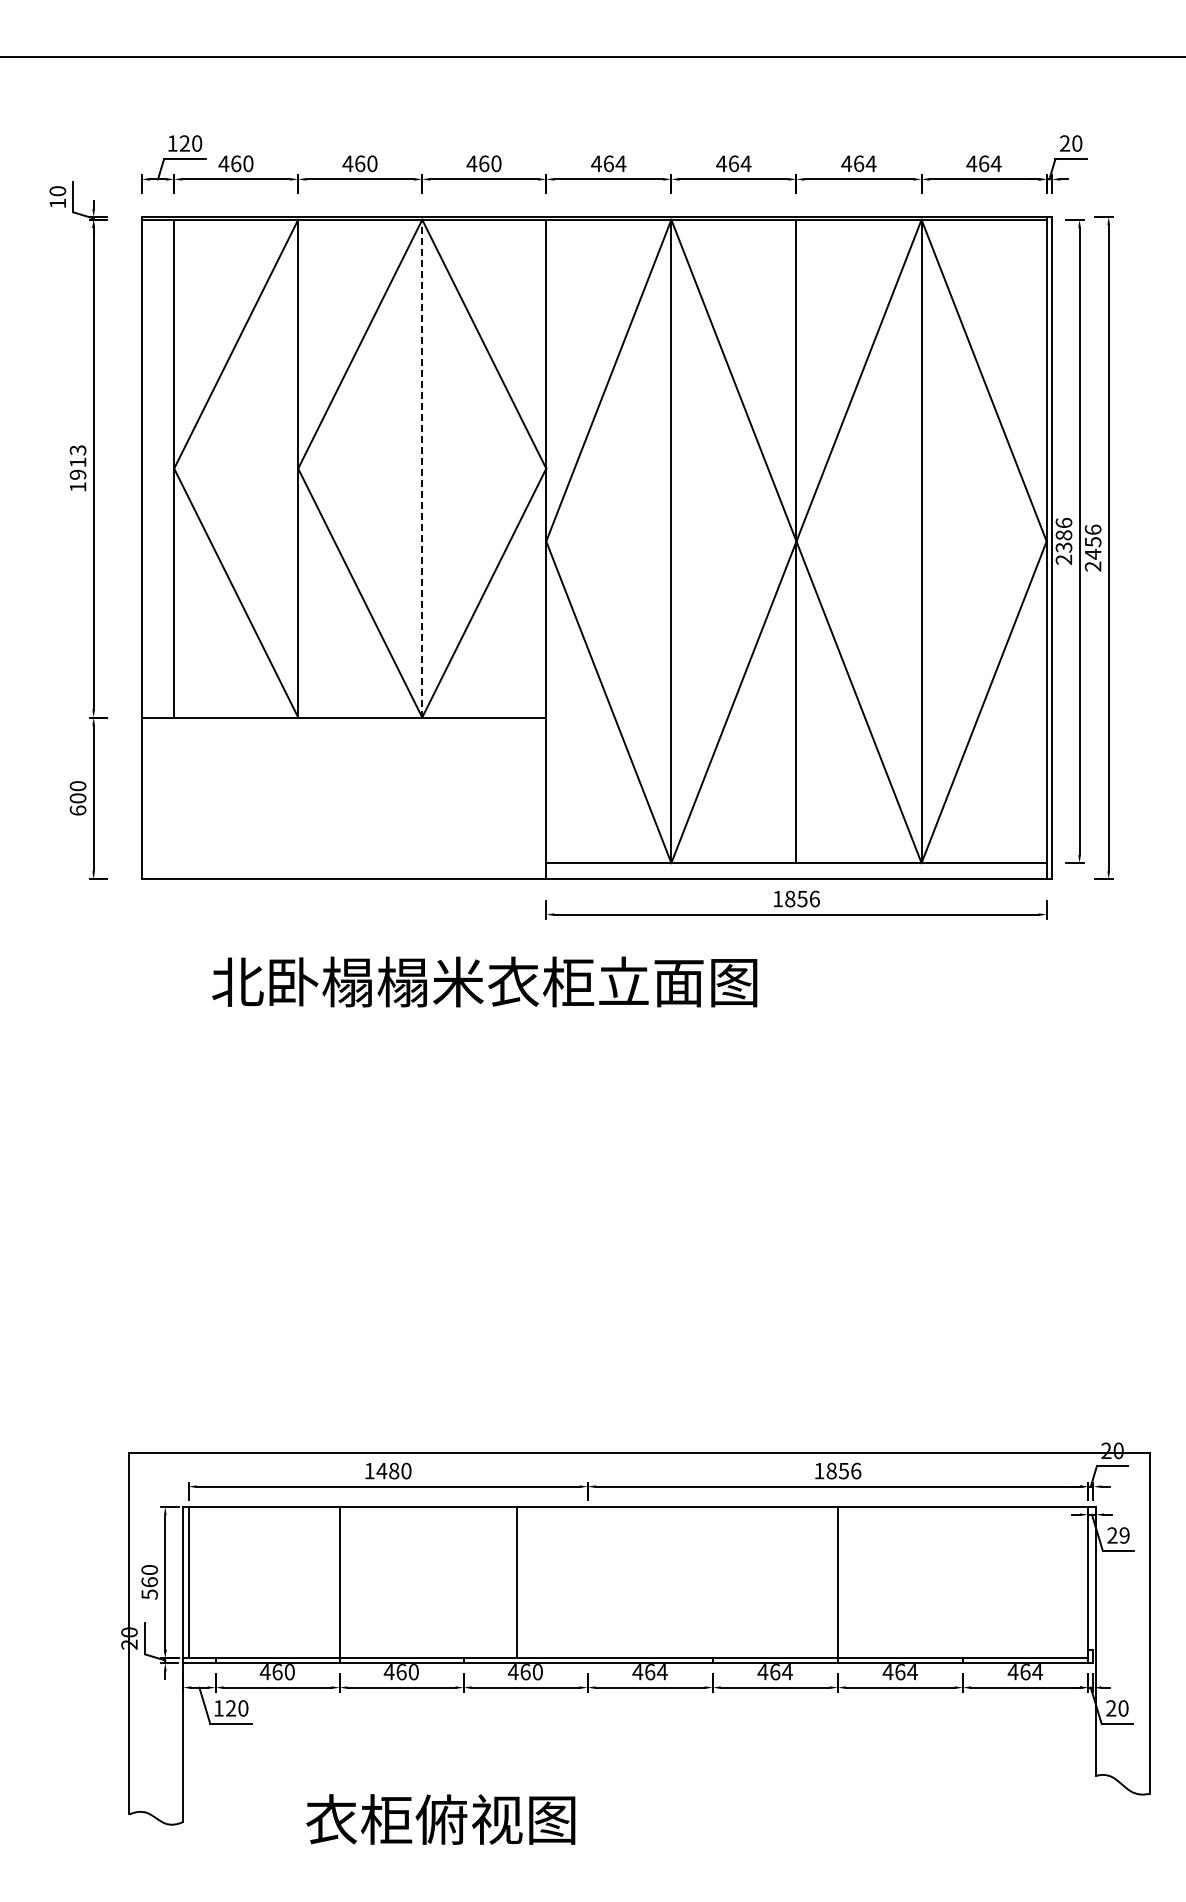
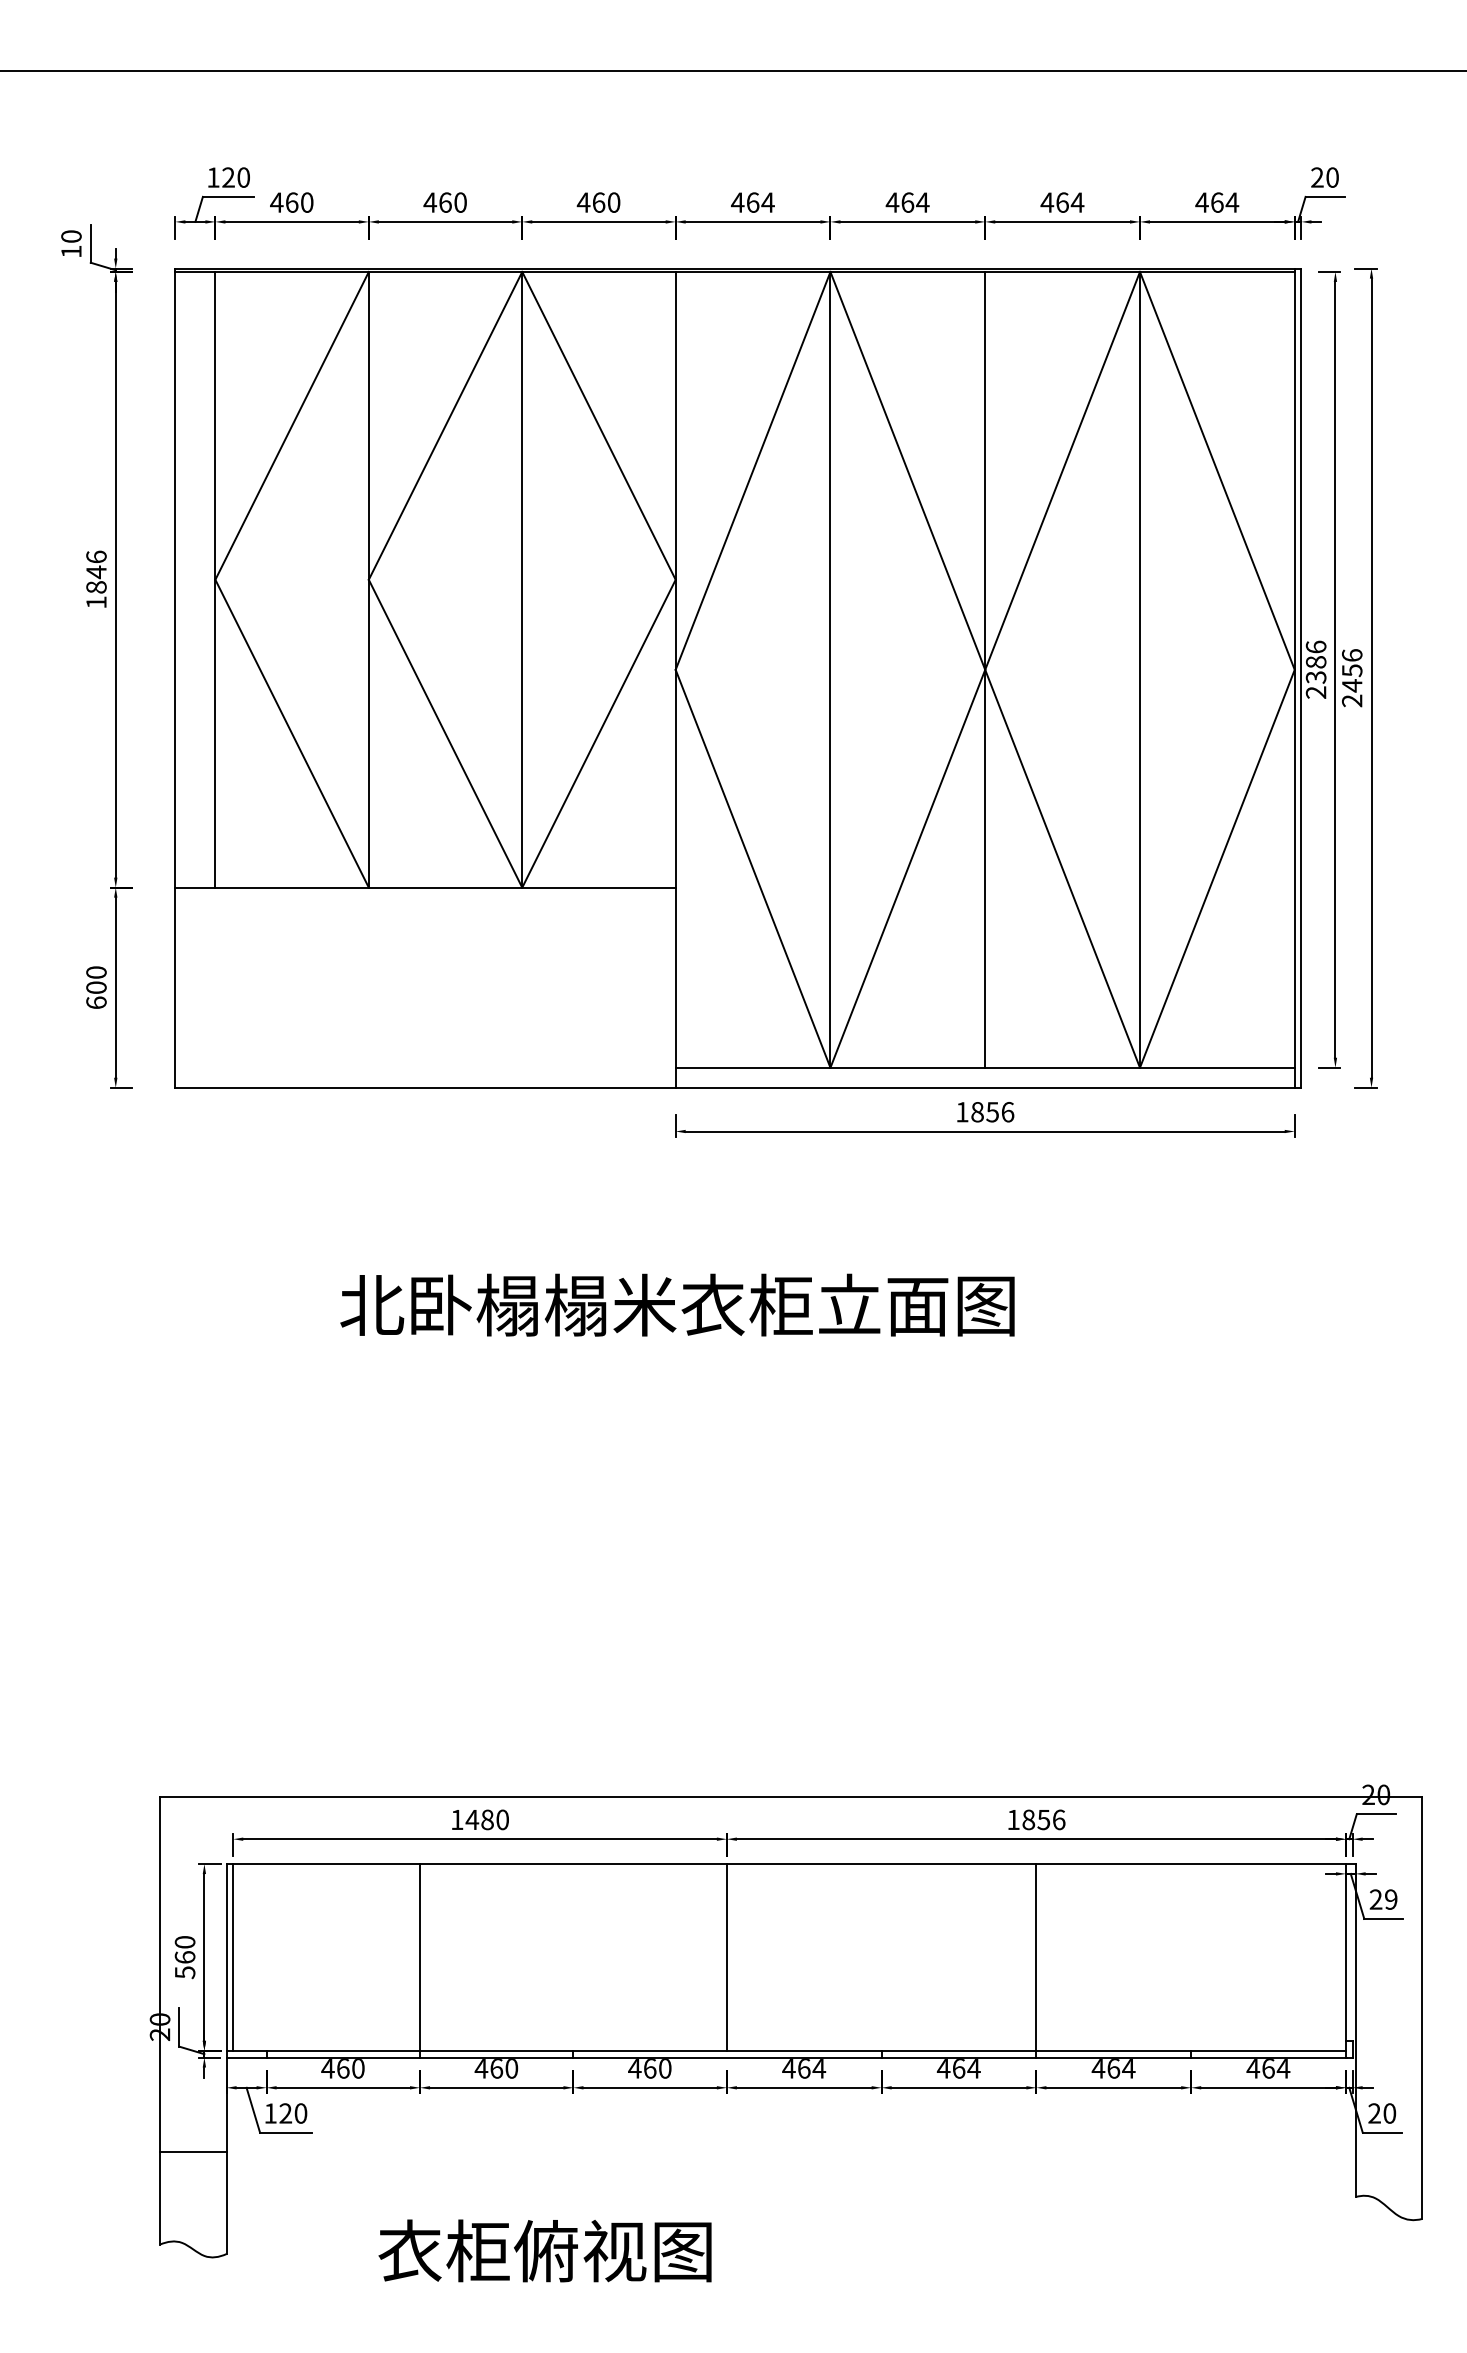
text: (77, 462) -> (95, 572), 1913 -> 1846
line: (422, 468) -> (522, 579), dashed -> solid
text: (484, 981) -> (677, 1304), moved
line: (516, 1581) -> (726, 1956), moved
line: (156, 1739) -> (193, 2151), added

